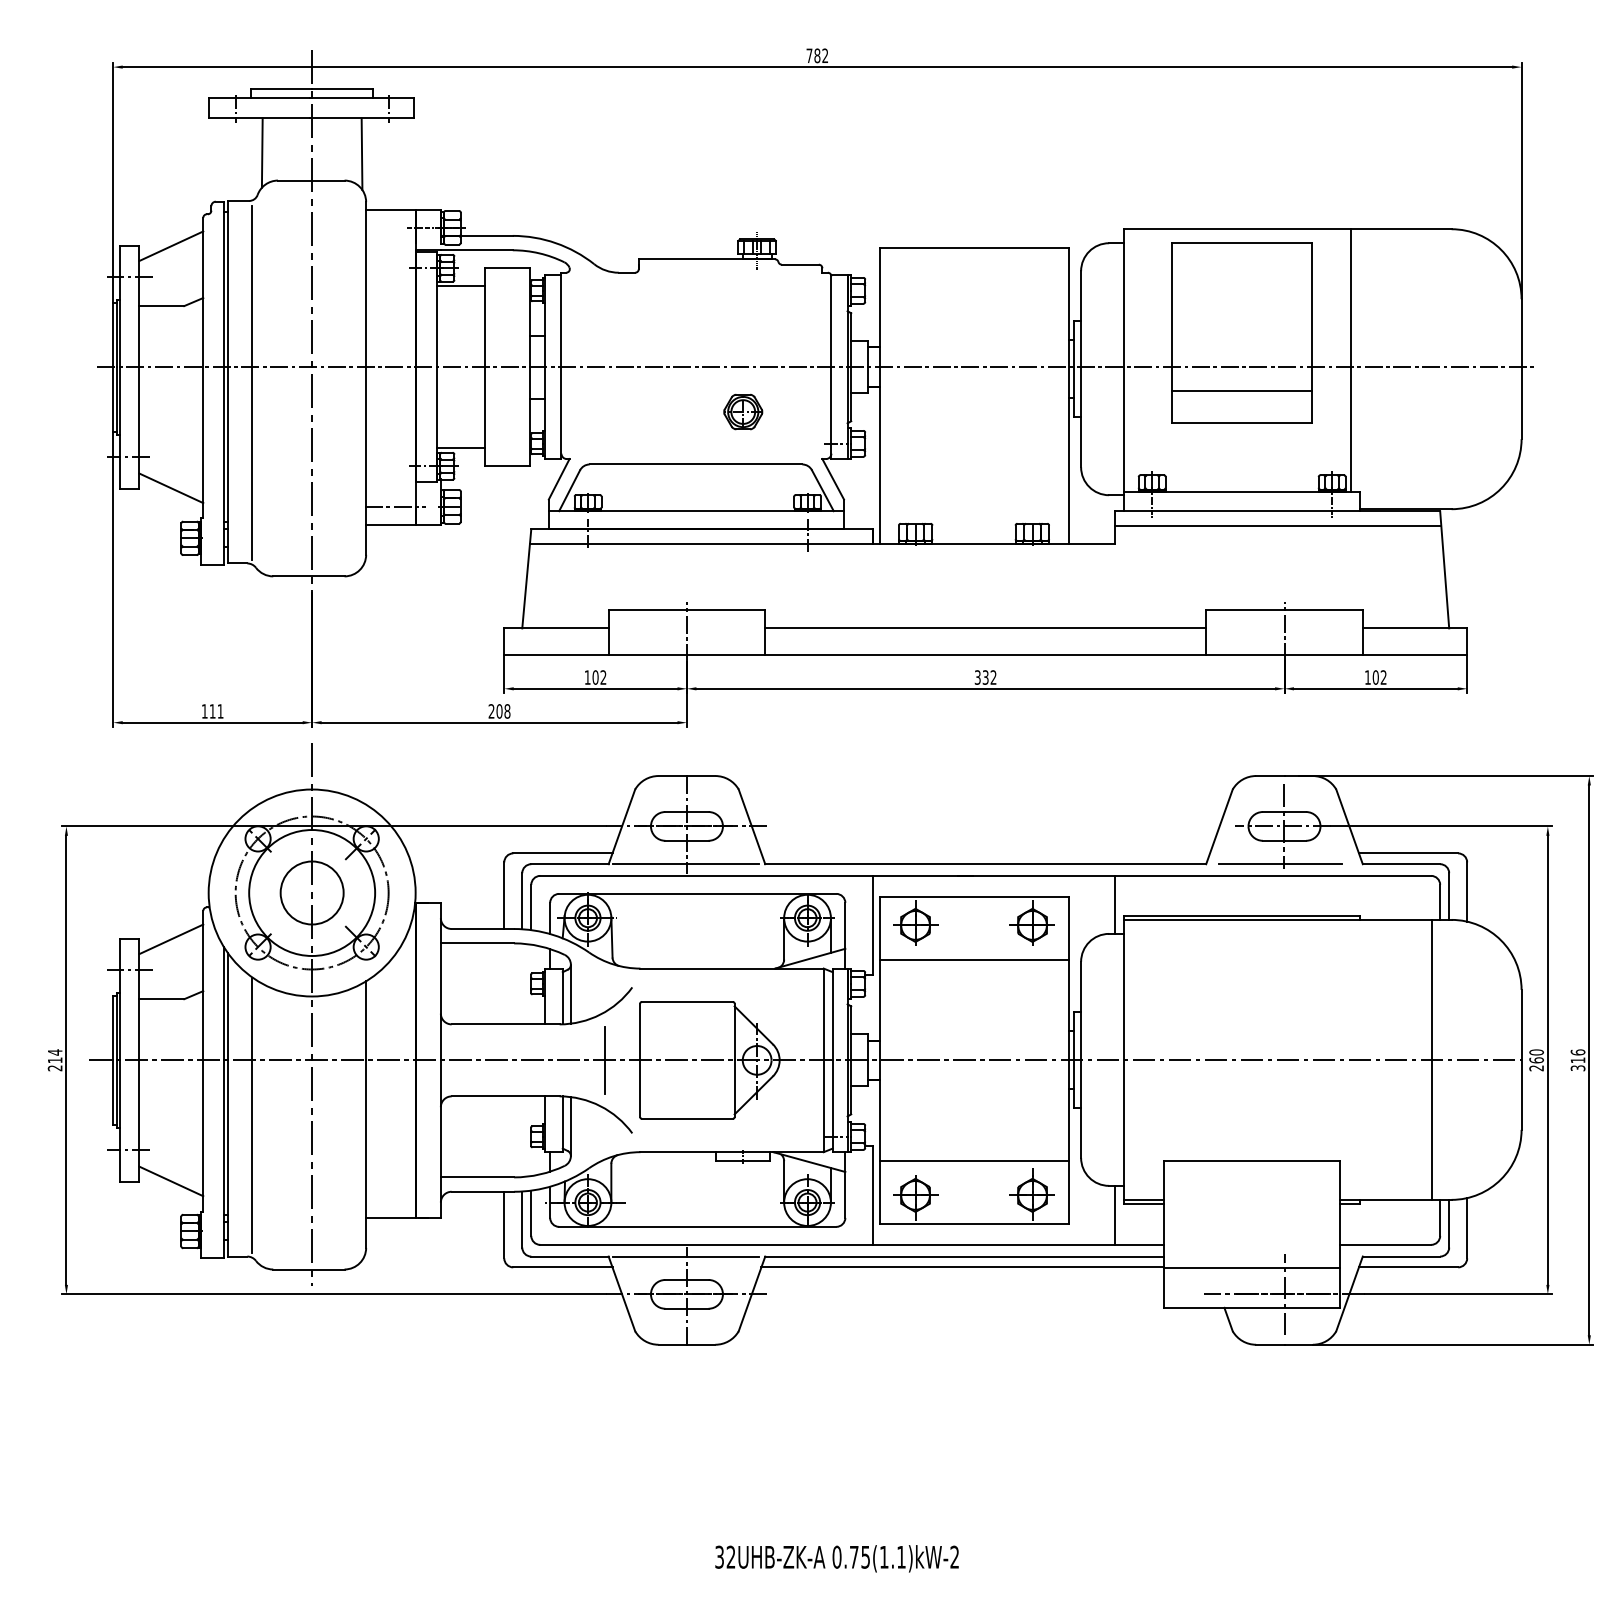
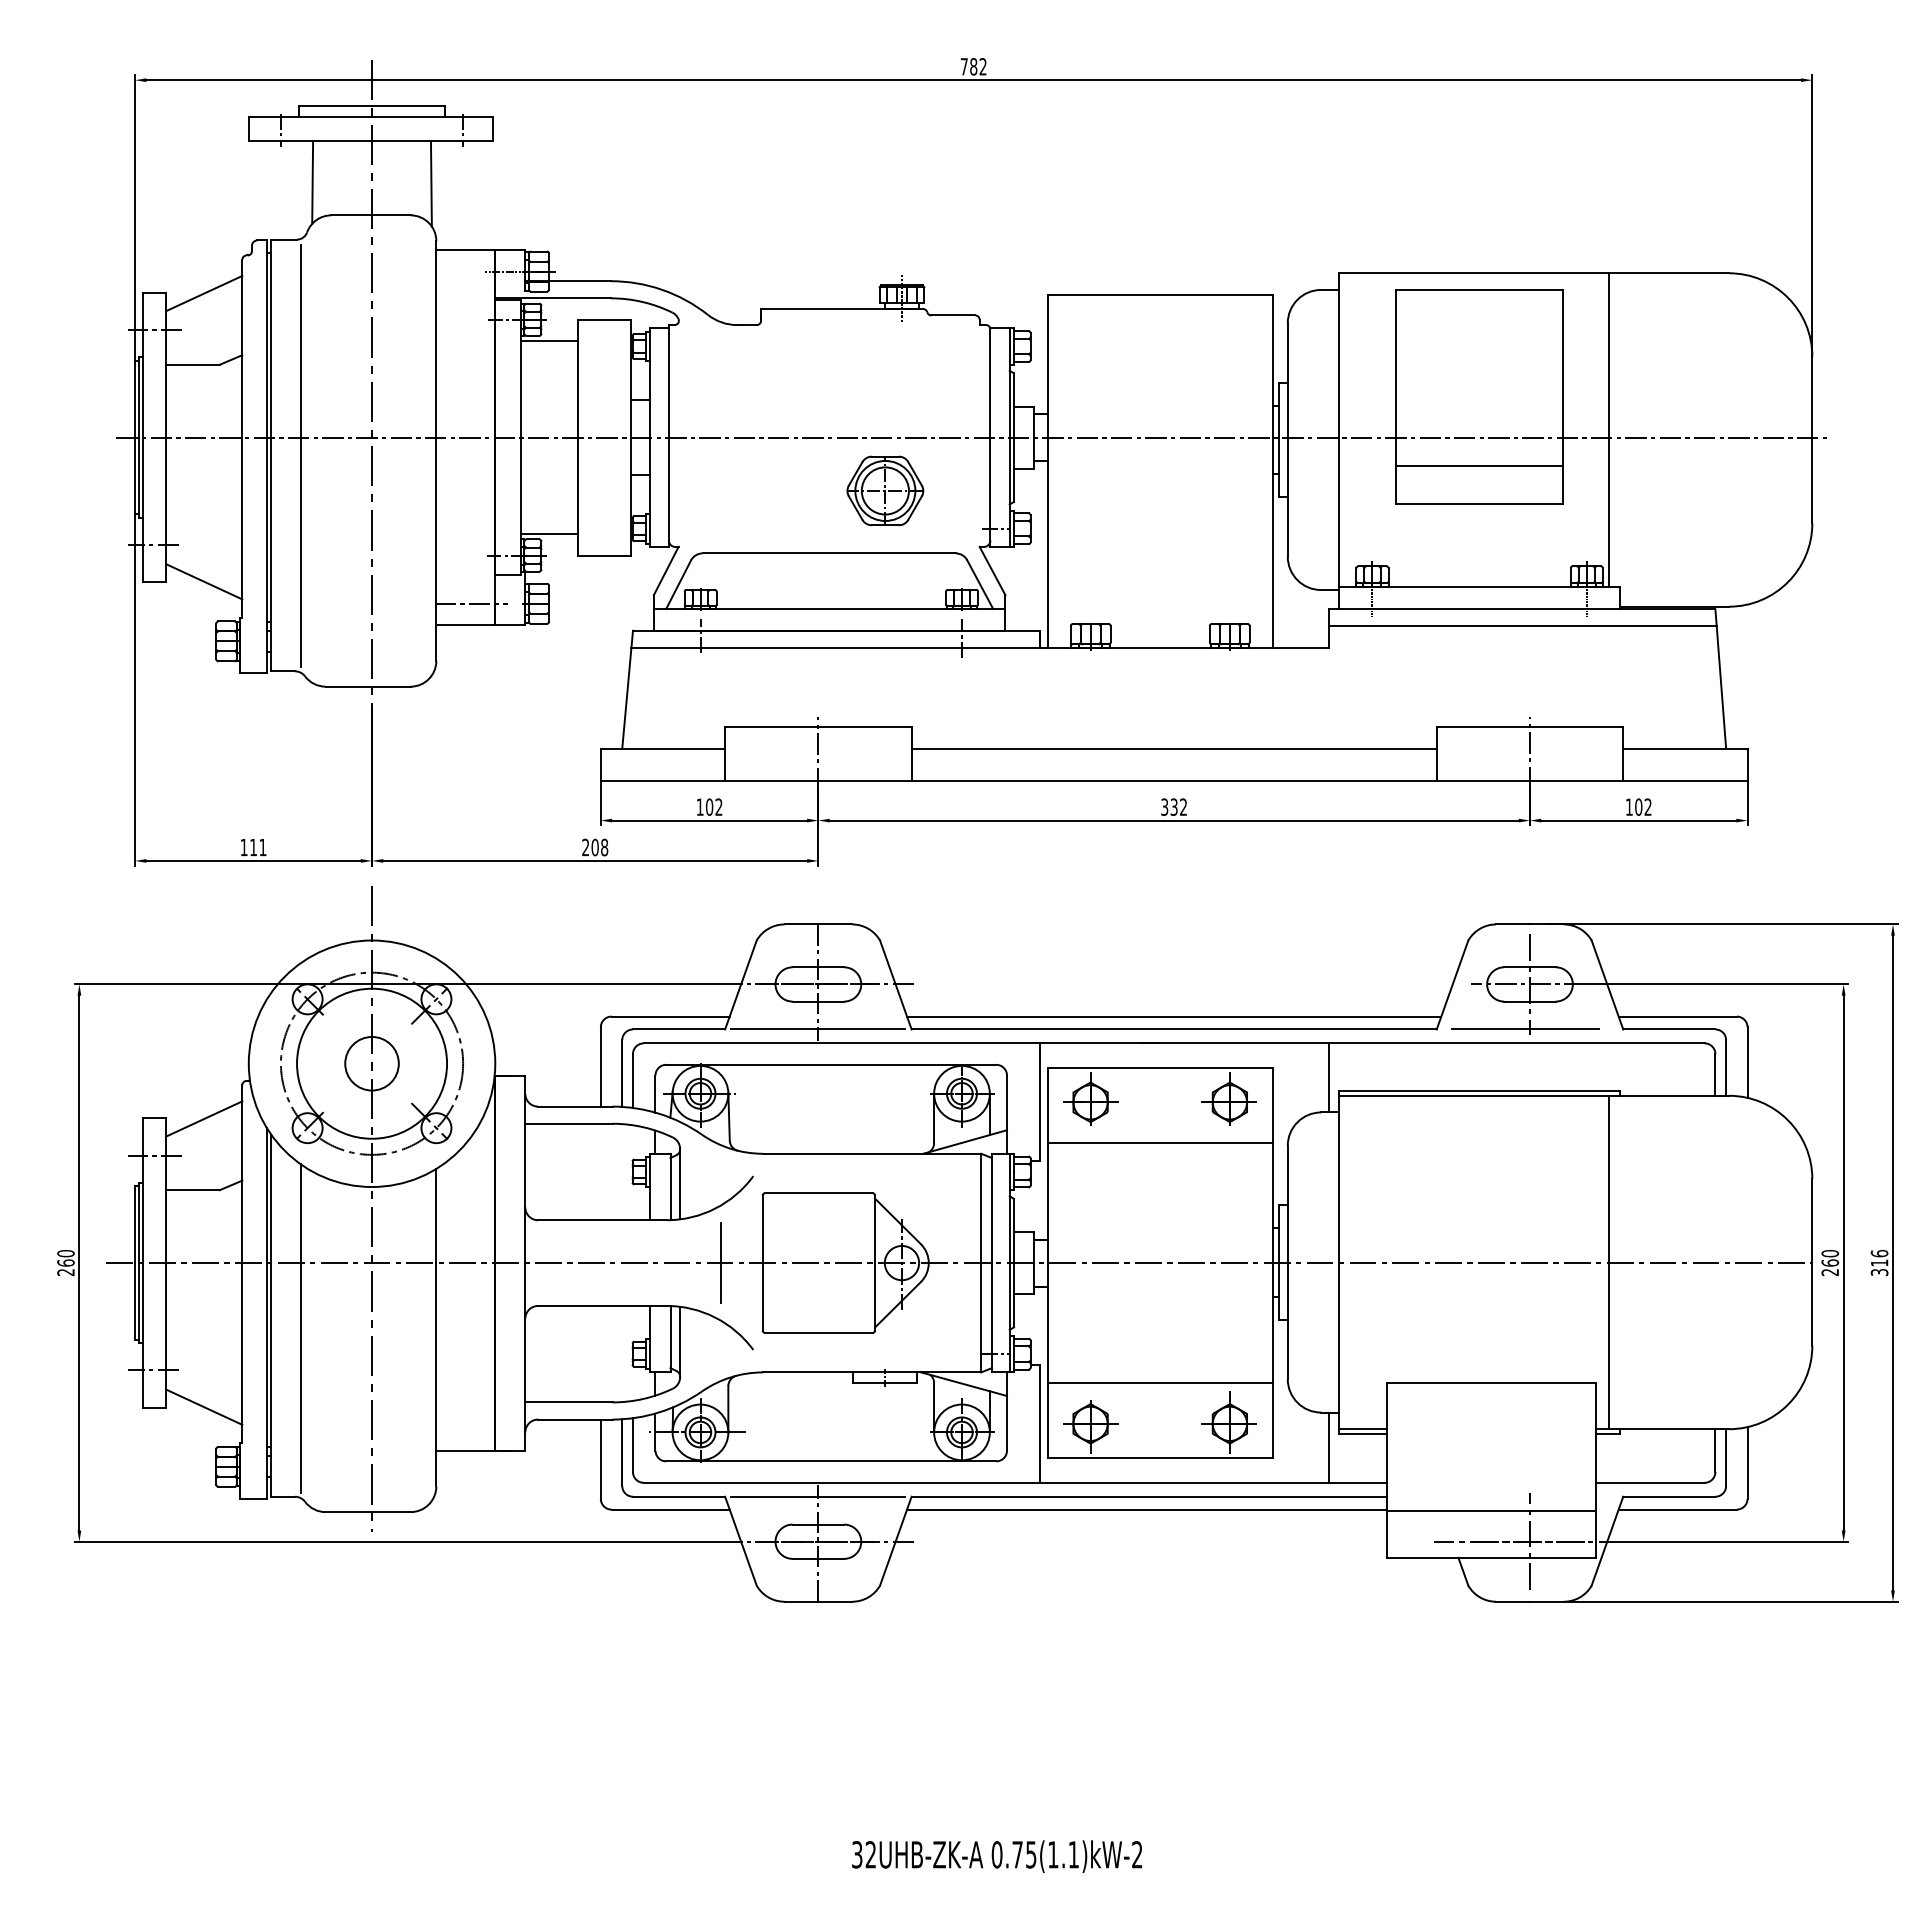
part: (743, 411) -> (885, 490), size x1.67
line: (985, 853) -> (1173, 1016), added
circle: (311, 892) -> (371, 1063), size x0.71
text: (54, 1055) -> (65, 1257), 214 -> 260
line: (1431, 1059) -> (1609, 1262), moved

